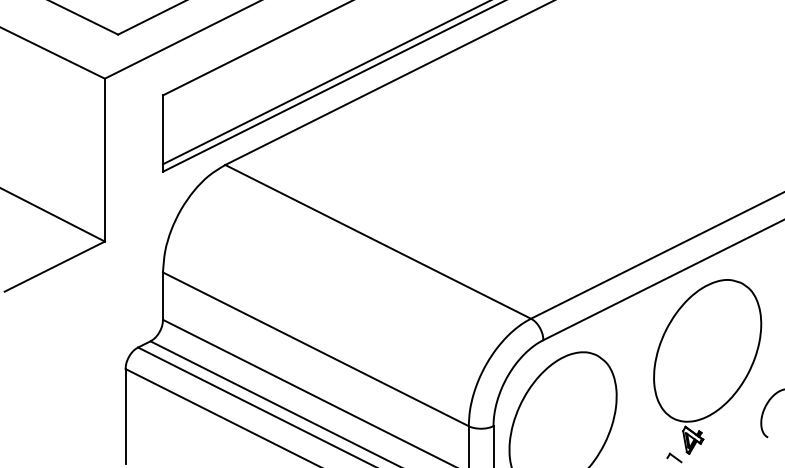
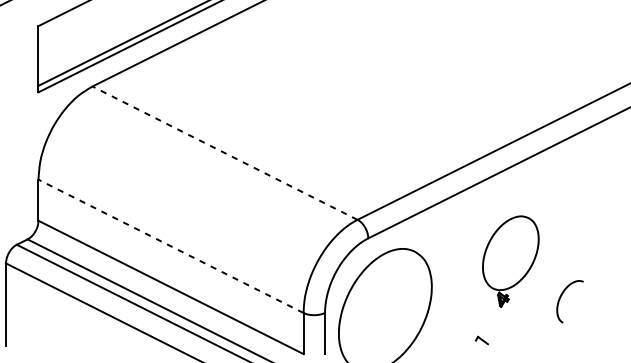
line: (377, 241) -> (224, 152), solid -> dashed
line: (315, 349) -> (170, 246), solid -> dashed
part: (707, 366) -> (510, 261), size x0.6

